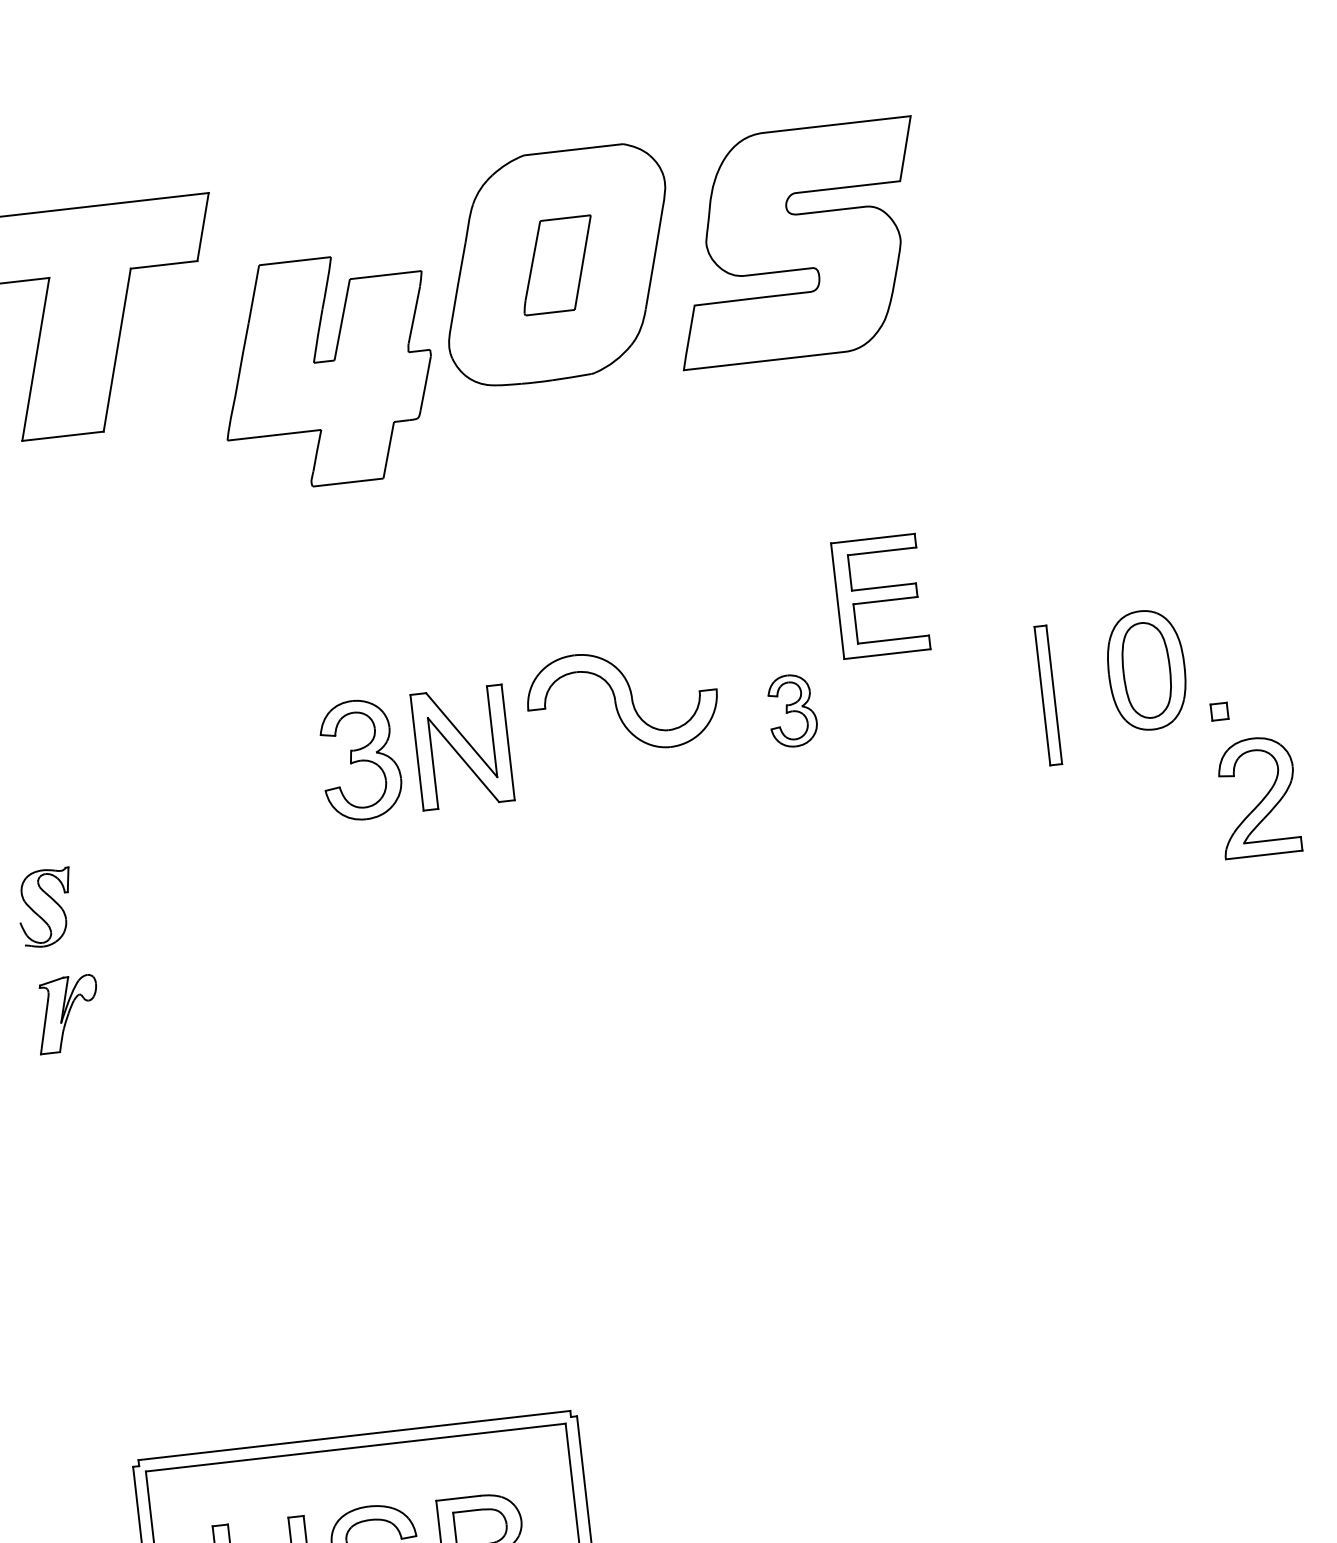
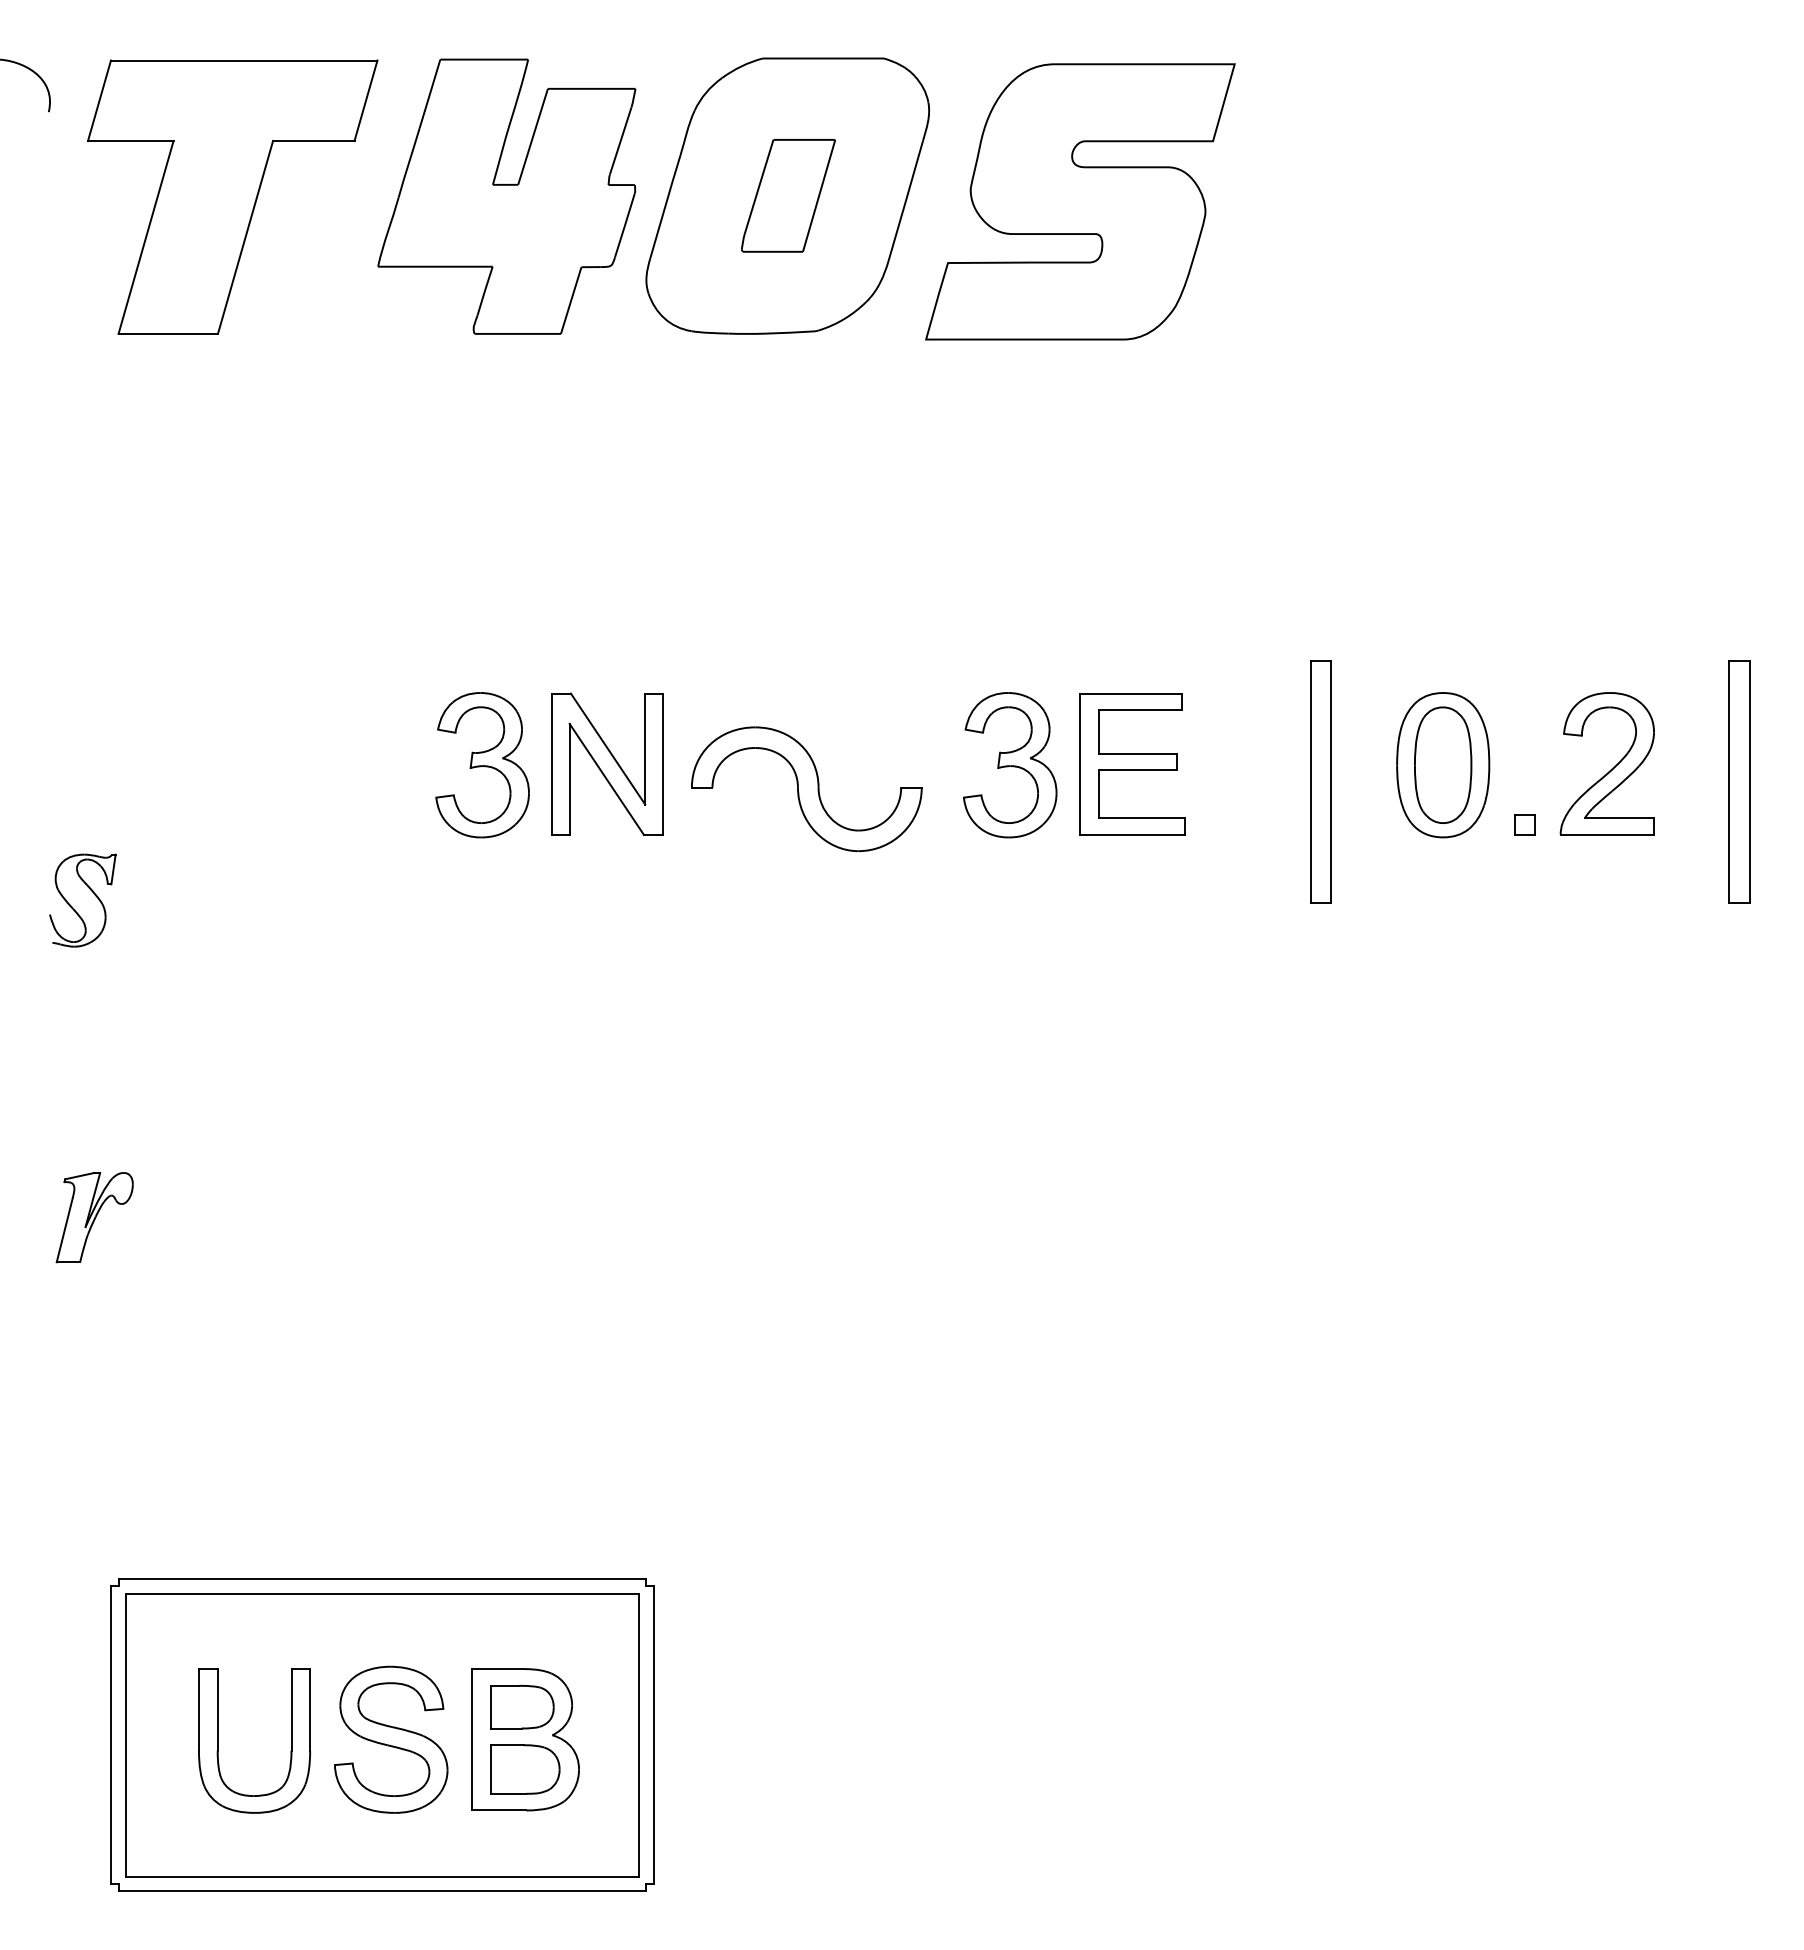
part: (326, 371) -> (506, 196), moved
part: (880, 596) -> (1132, 764), moved
part: (1047, 695) -> (1320, 781), size x1.43
part: (622, 701) -> (806, 789), moved
part: (792, 711) -> (1010, 765), size x1.67
part: (1261, 800) -> (1611, 768), moved
part: (67, 1014) -> (94, 1217), moved

